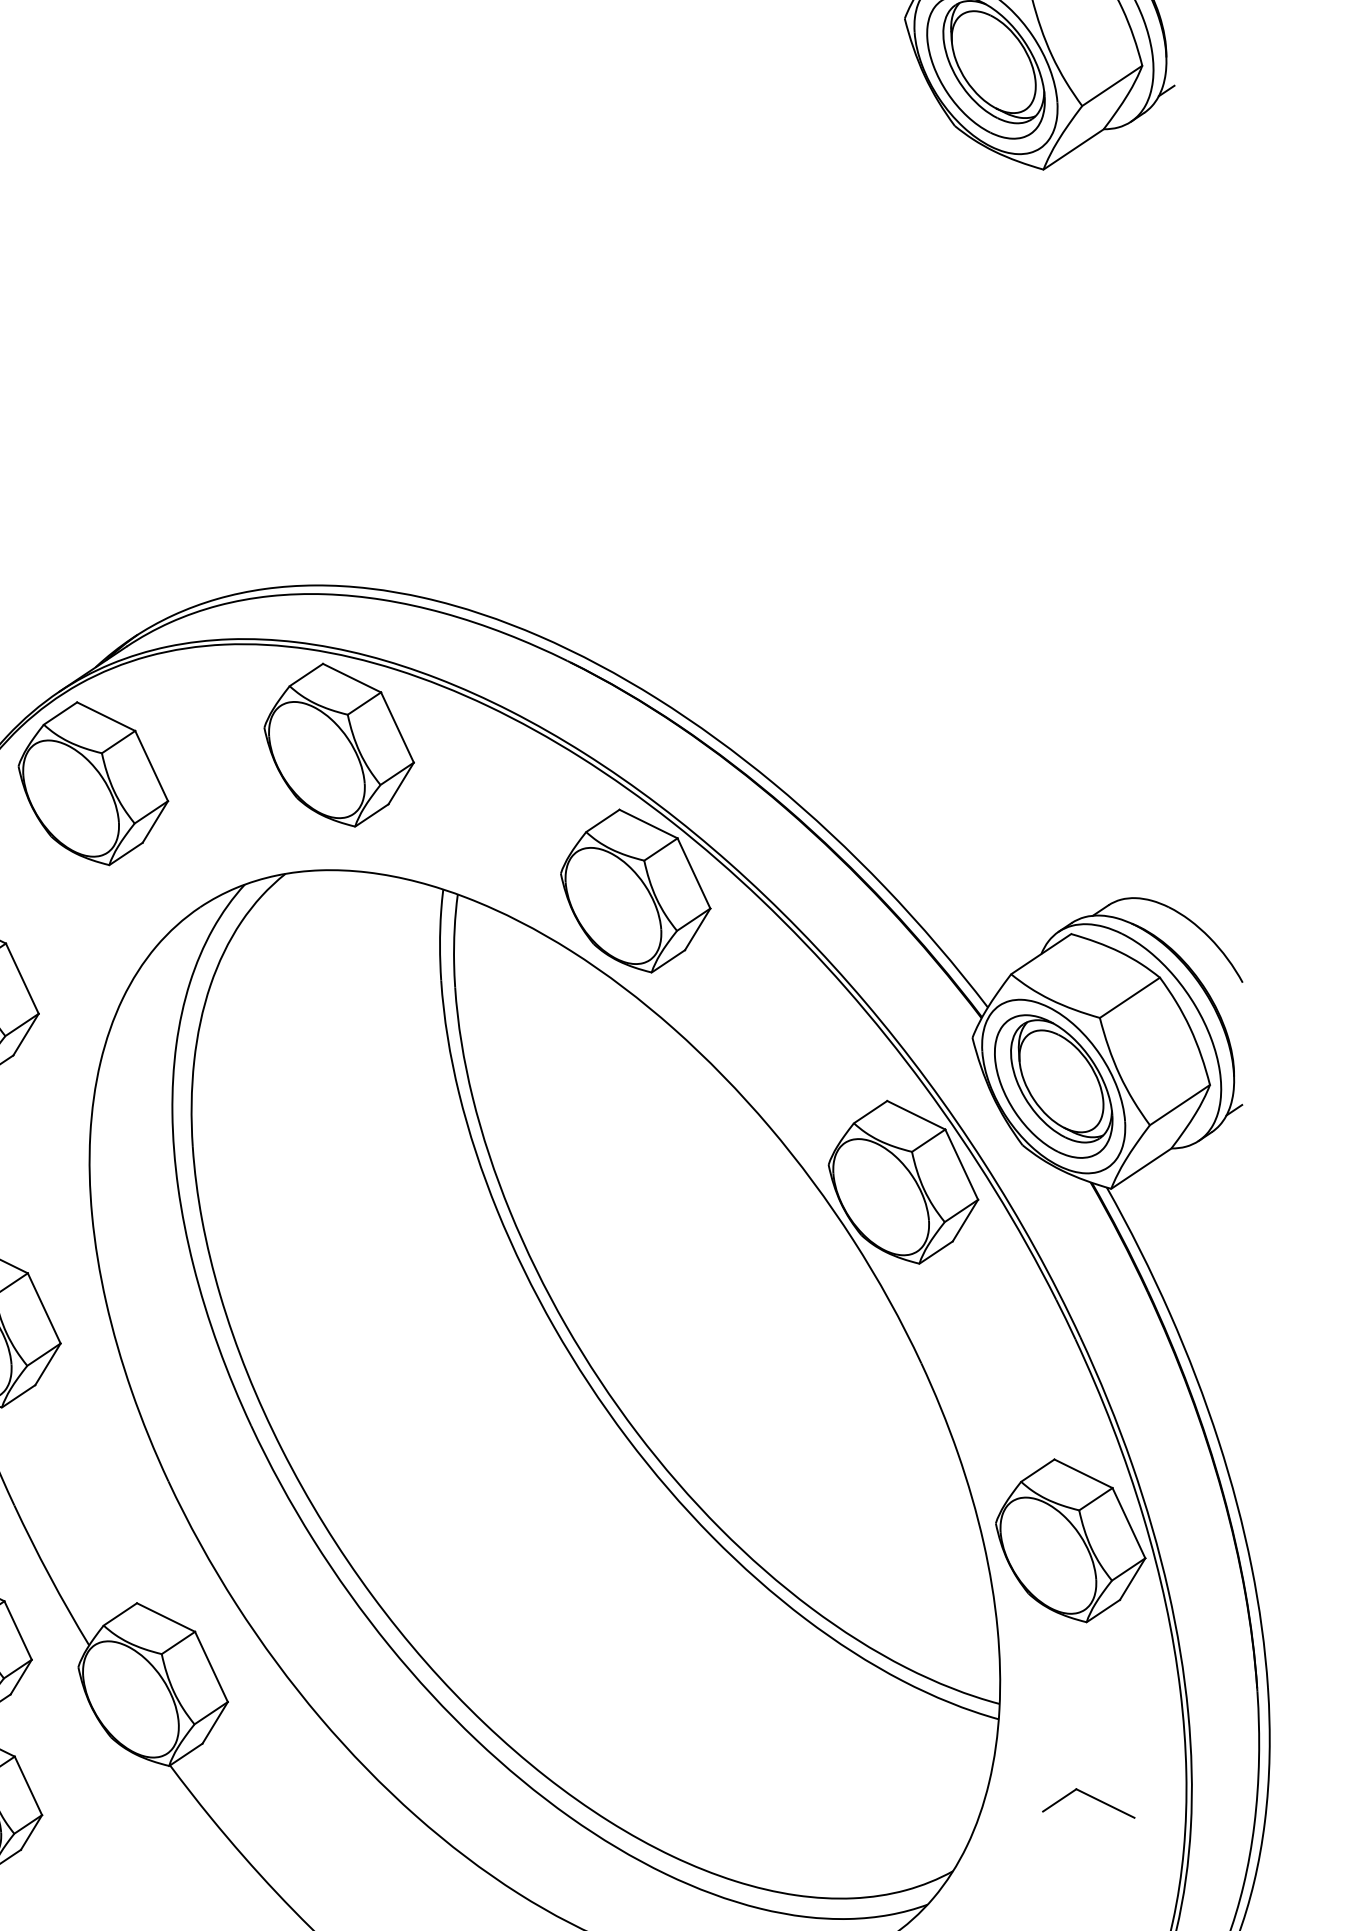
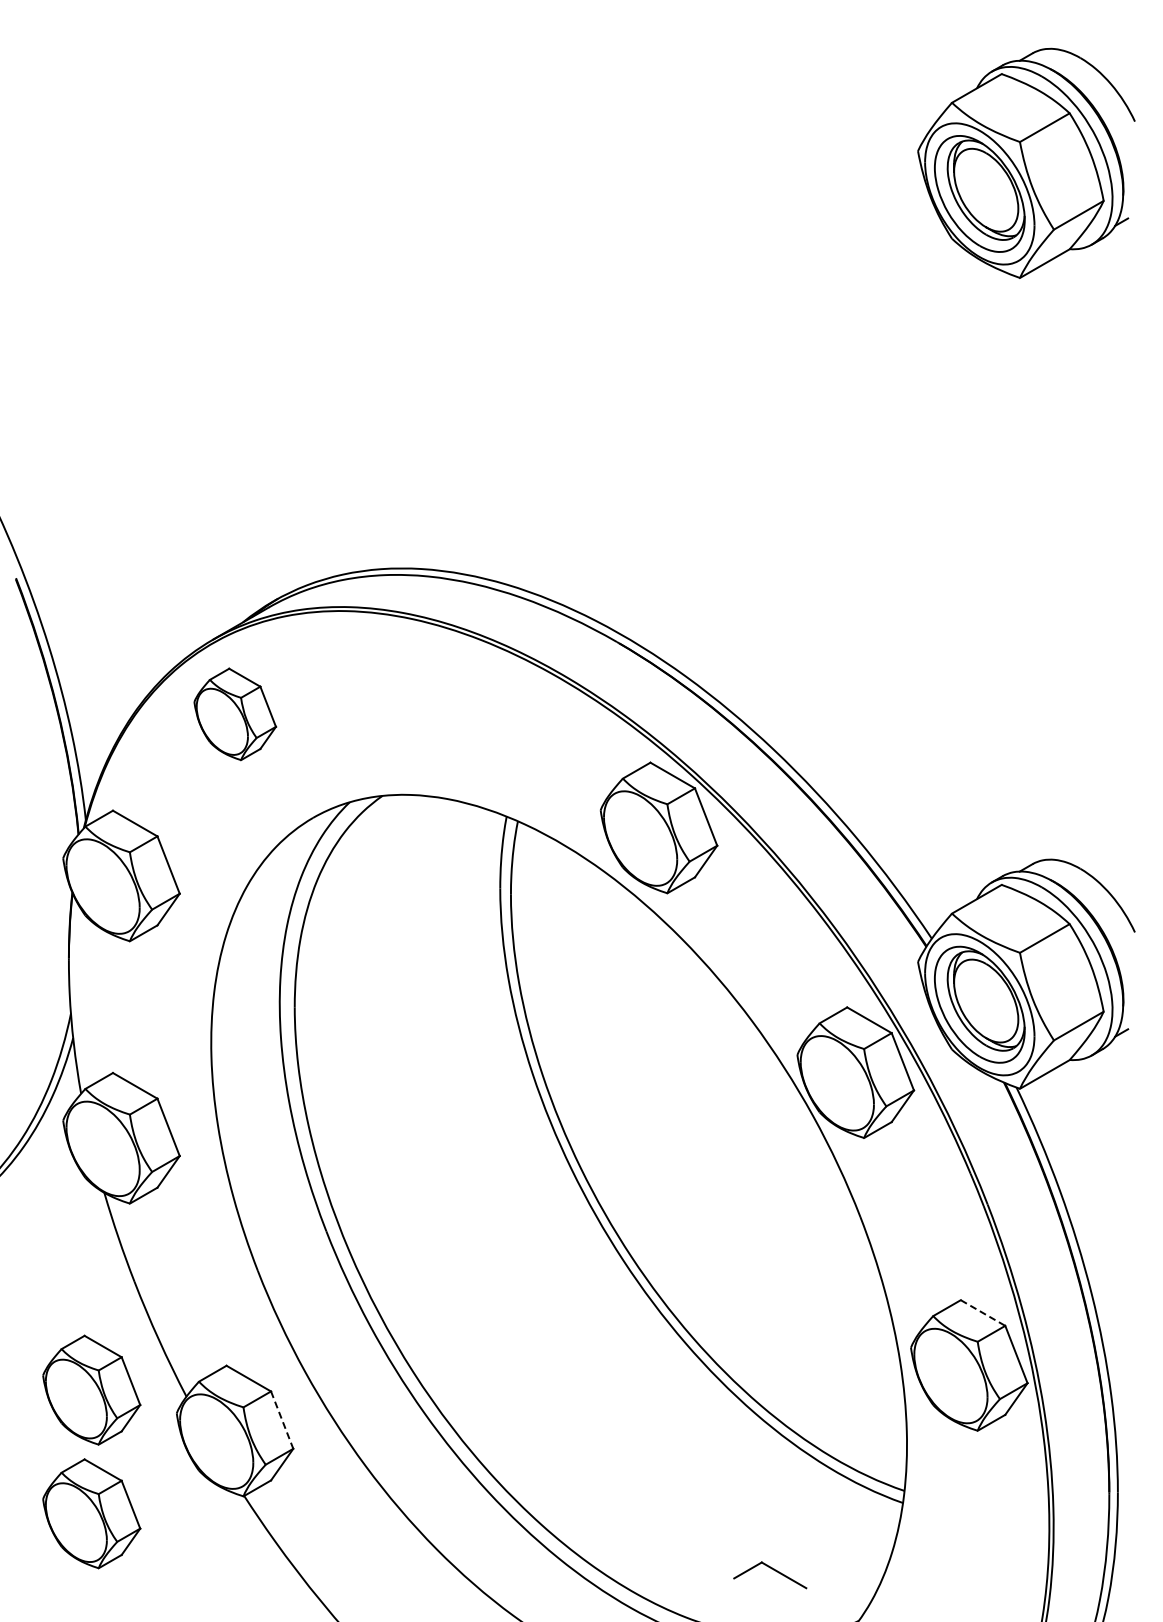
part: (338, 744) -> (431, 696), removed
part: (93, 783) -> (235, 714), size x0.7
line: (1084, 1474) -> (983, 1313), solid -> dashed
line: (211, 1667) -> (282, 1420), solid -> dashed
part: (1088, 1804) -> (770, 1575), moved

